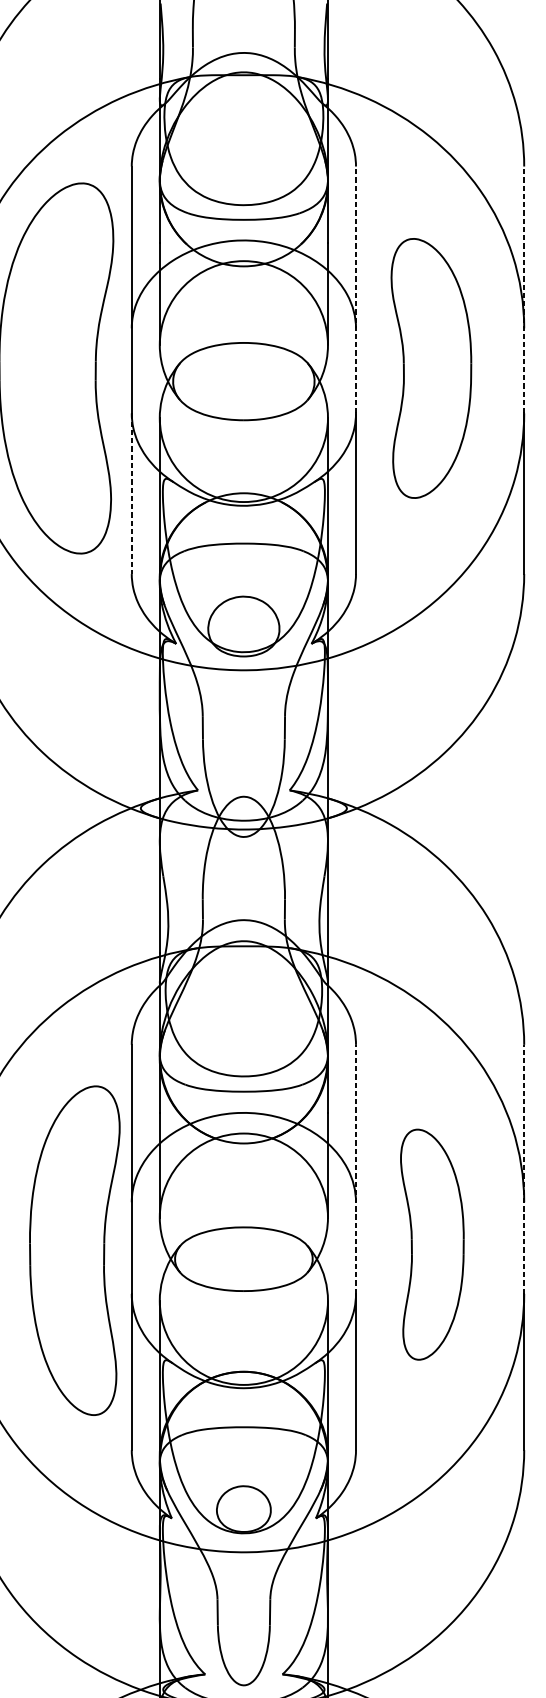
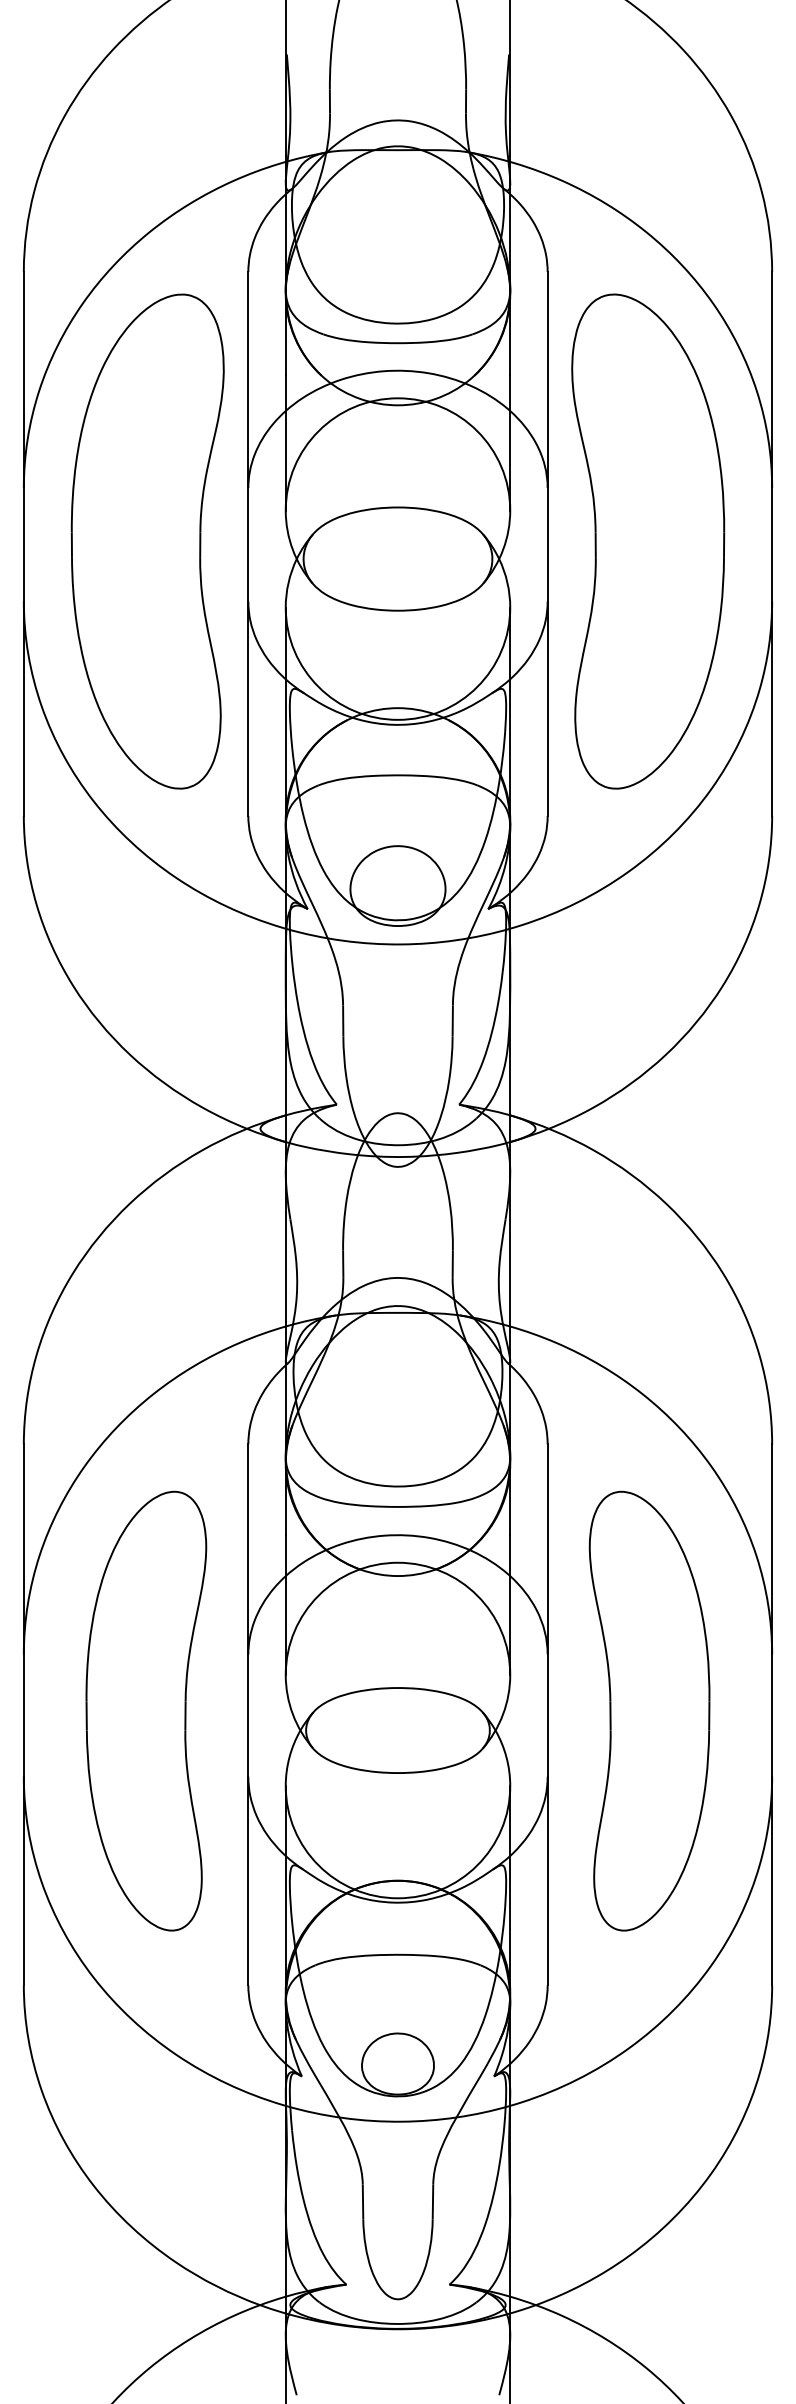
line: (355, 289) -> (547, 436), dashed -> solid
line: (524, 289) -> (772, 436), dashed -> solid
part: (431, 368) -> (648, 541), size x1.43
line: (131, 494) -> (248, 709), dashed -> solid
line: (355, 1169) -> (547, 1610), dashed -> solid
line: (524, 1169) -> (772, 1610), dashed -> solid
part: (432, 1244) -> (649, 1710), size x1.43
part: (74, 1250) -> (146, 1710), moved

